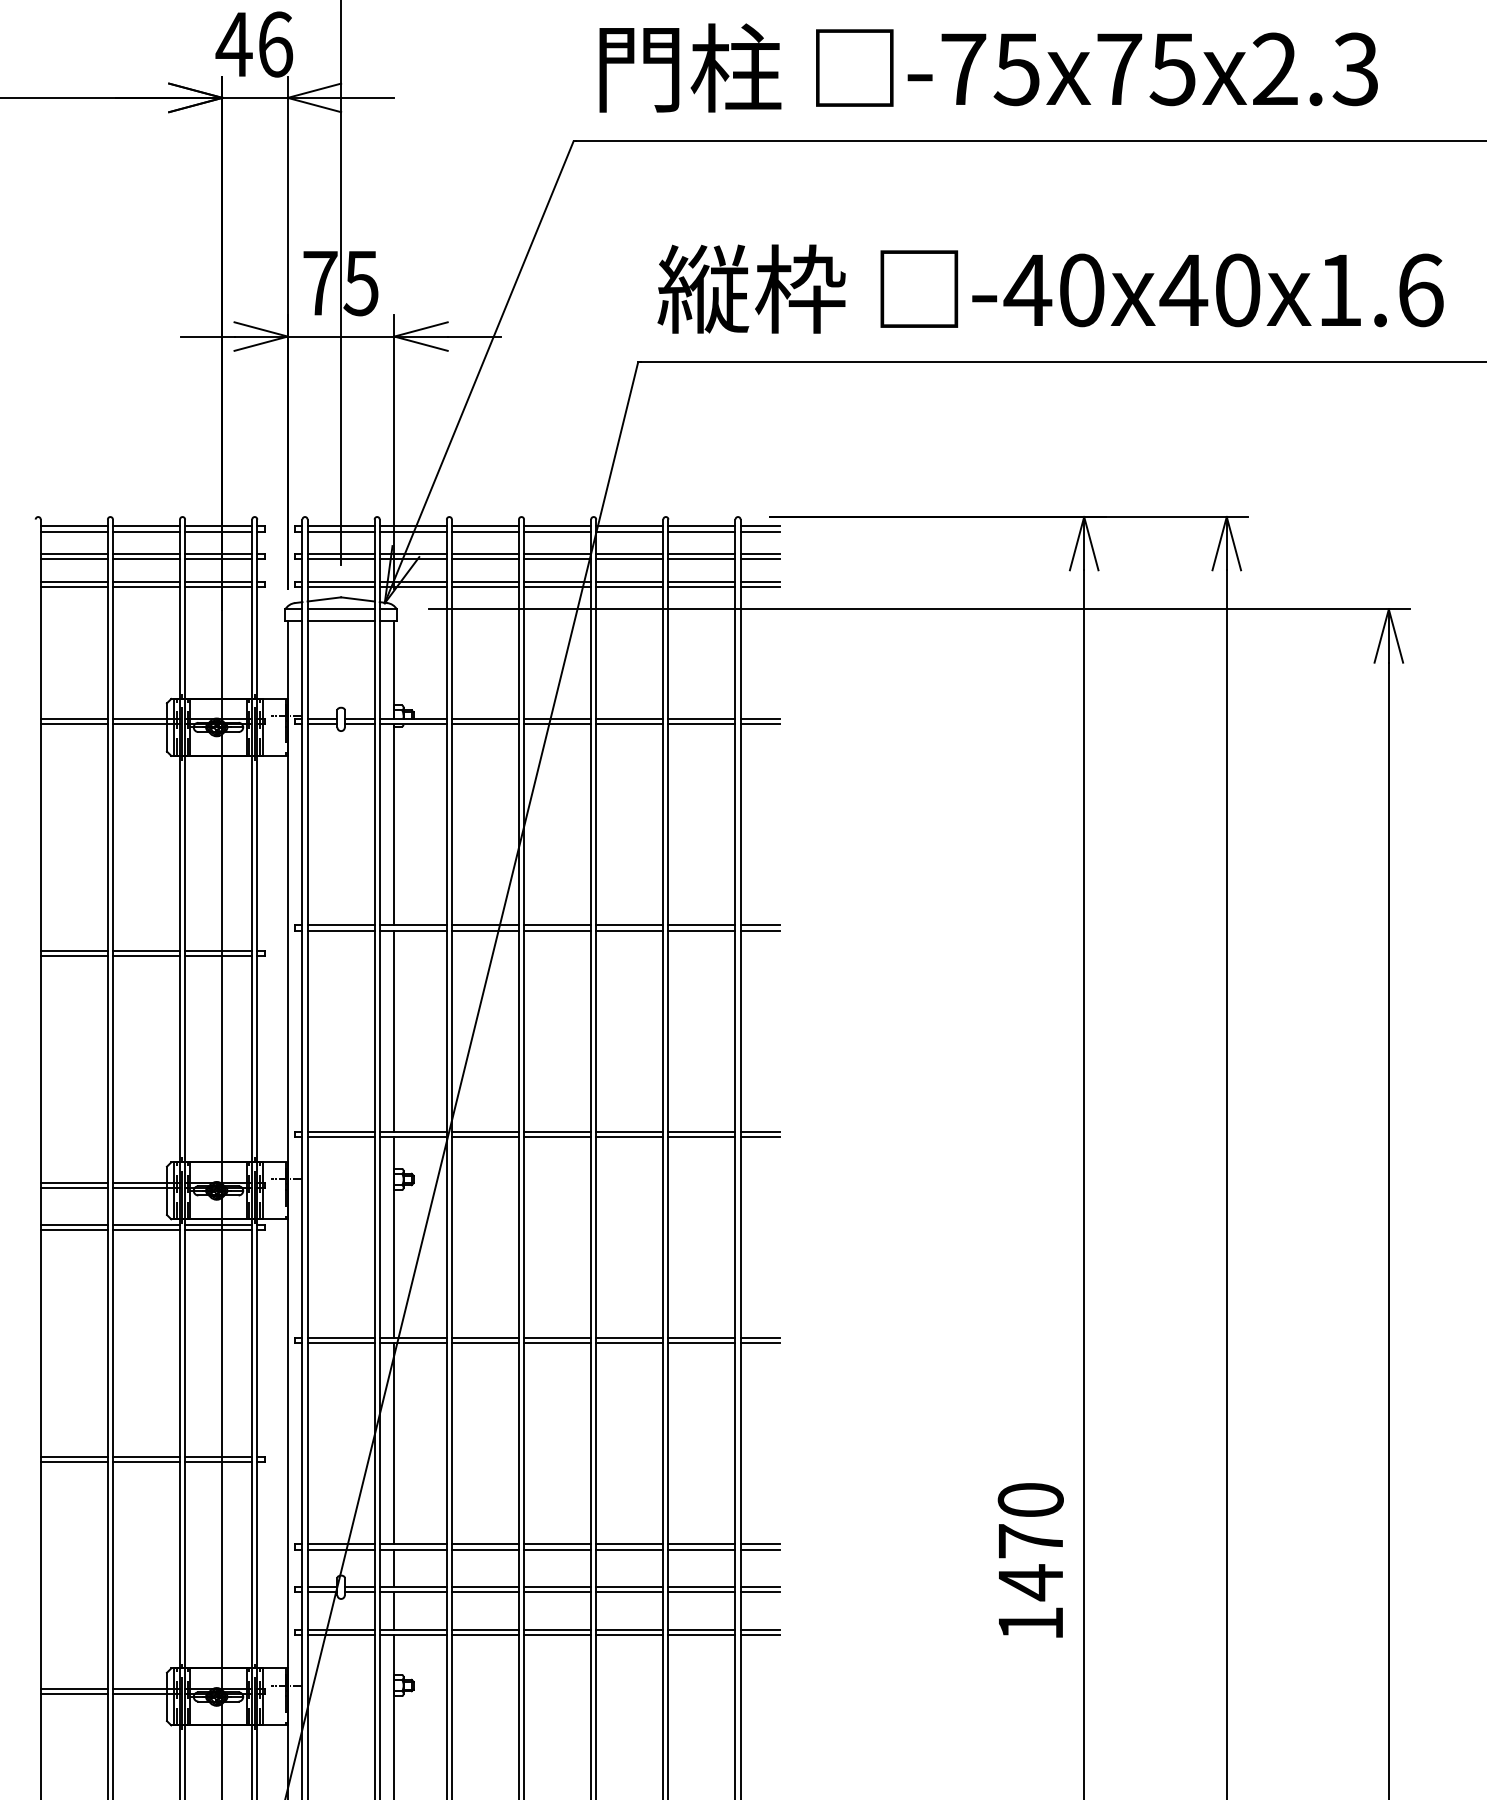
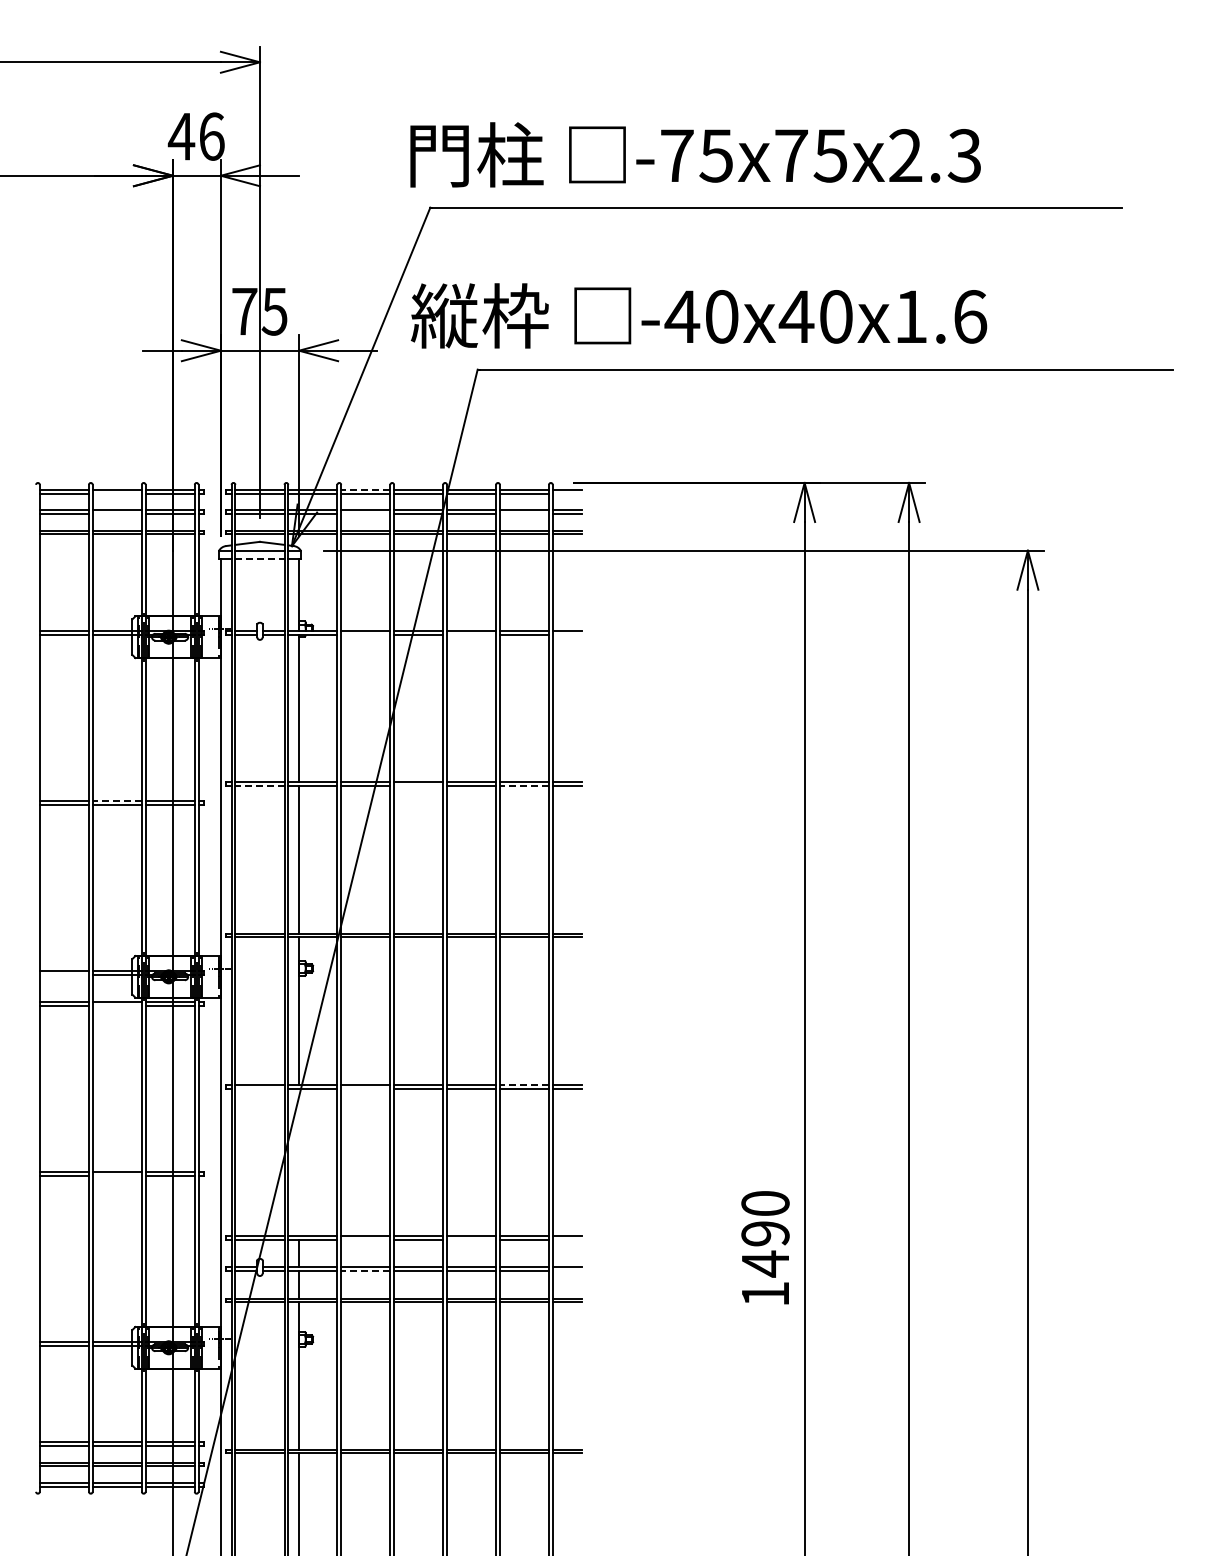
text: (988, 67) -> (695, 154), moved
text: (1049, 288) -> (698, 315), moved
line: (485, 525) -> (365, 489), solid -> dashed
line: (145, 531) -> (116, 493), removed
line: (759, 531) -> (566, 493), removed
line: (145, 560) -> (116, 514), removed
line: (485, 560) -> (365, 514), removed
line: (702, 560) -> (524, 514), removed
line: (340, 621) -> (259, 559), solid -> dashed
line: (485, 723) -> (365, 634), removed
line: (629, 723) -> (471, 634), removed
line: (759, 723) -> (566, 634), removed
line: (340, 931) -> (259, 786), solid -> dashed
line: (557, 931) -> (418, 786), removed
line: (702, 931) -> (524, 786), solid -> dashed
line: (146, 950) -> (117, 800), solid -> dashed
line: (73, 1187) -> (63, 974), removed
line: (145, 1229) -> (116, 1005), removed
line: (702, 1337) -> (524, 1084), solid -> dashed
line: (340, 1343) -> (259, 1088), removed
line: (485, 1343) -> (365, 1088), removed
line: (395, 1444) -> (299, 1162), removed
line: (145, 1461) -> (116, 1175), removed
text: (1030, 1540) -> (765, 1233), 1470 -> 1490
line: (485, 1549) -> (365, 1239), removed
line: (629, 1549) -> (471, 1239), removed
line: (759, 1549) -> (566, 1239), removed
line: (485, 1592) -> (365, 1271), solid -> dashed
line: (759, 1592) -> (566, 1271), removed

